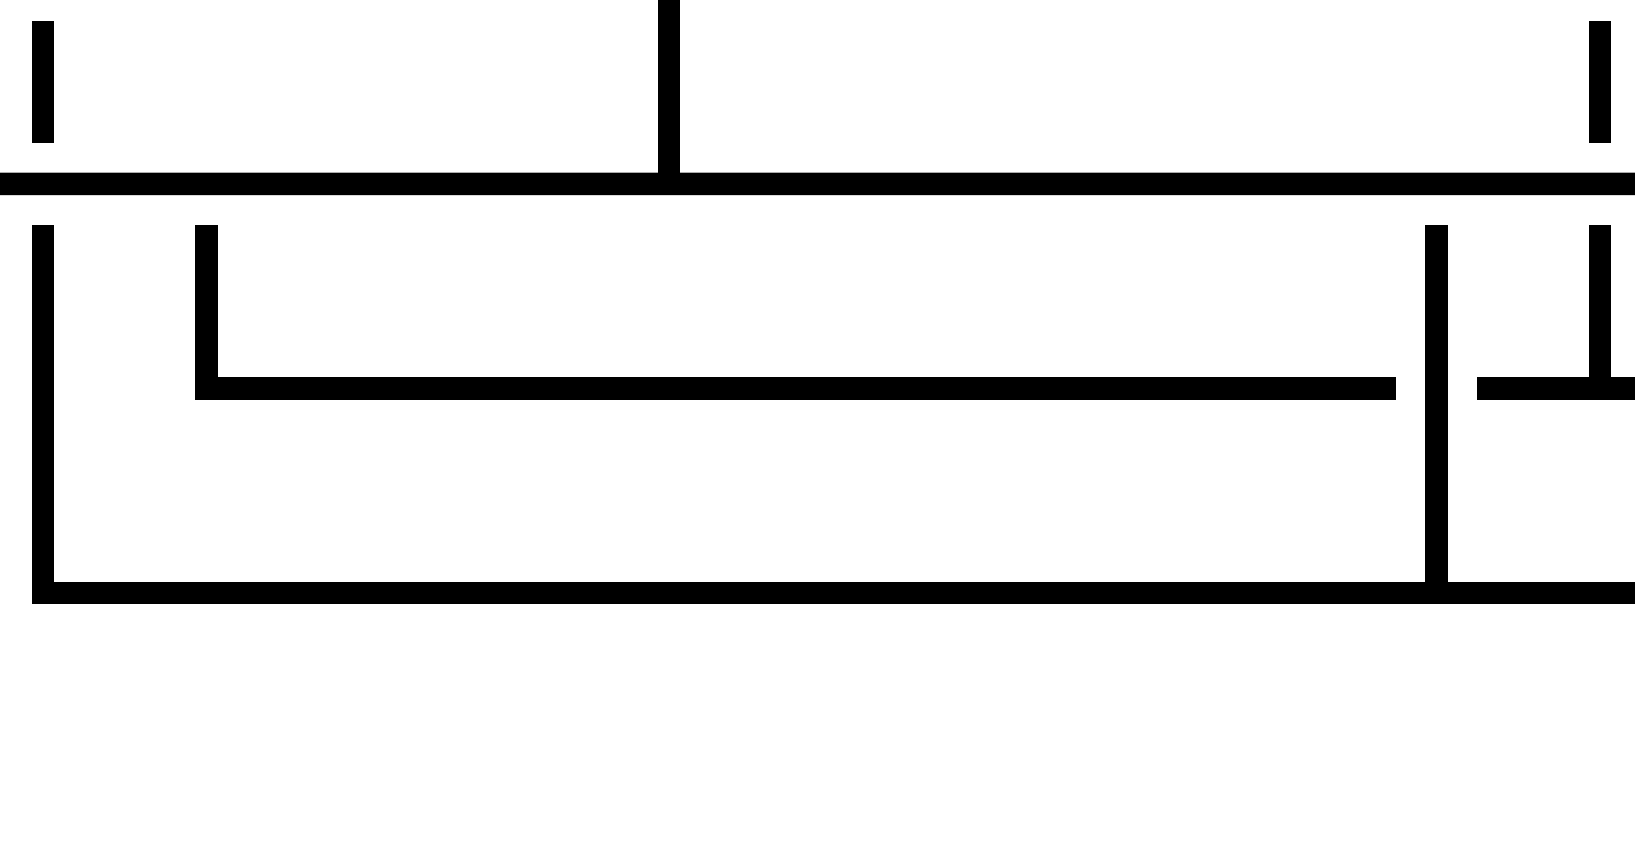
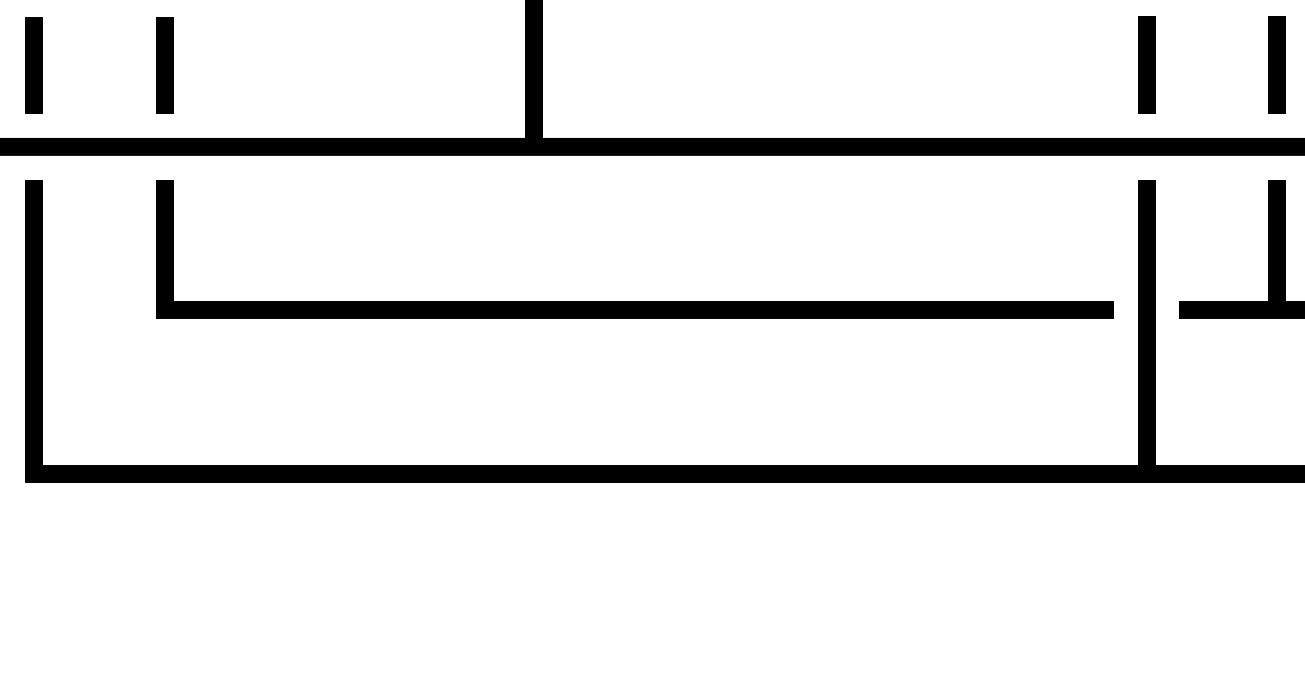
line: (206, 81) -> (164, 65), added
line: (1436, 81) -> (1146, 65), added

